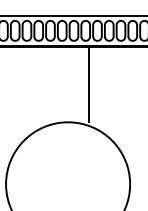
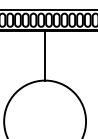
line: (89, 84) -> (45, 55), moved

